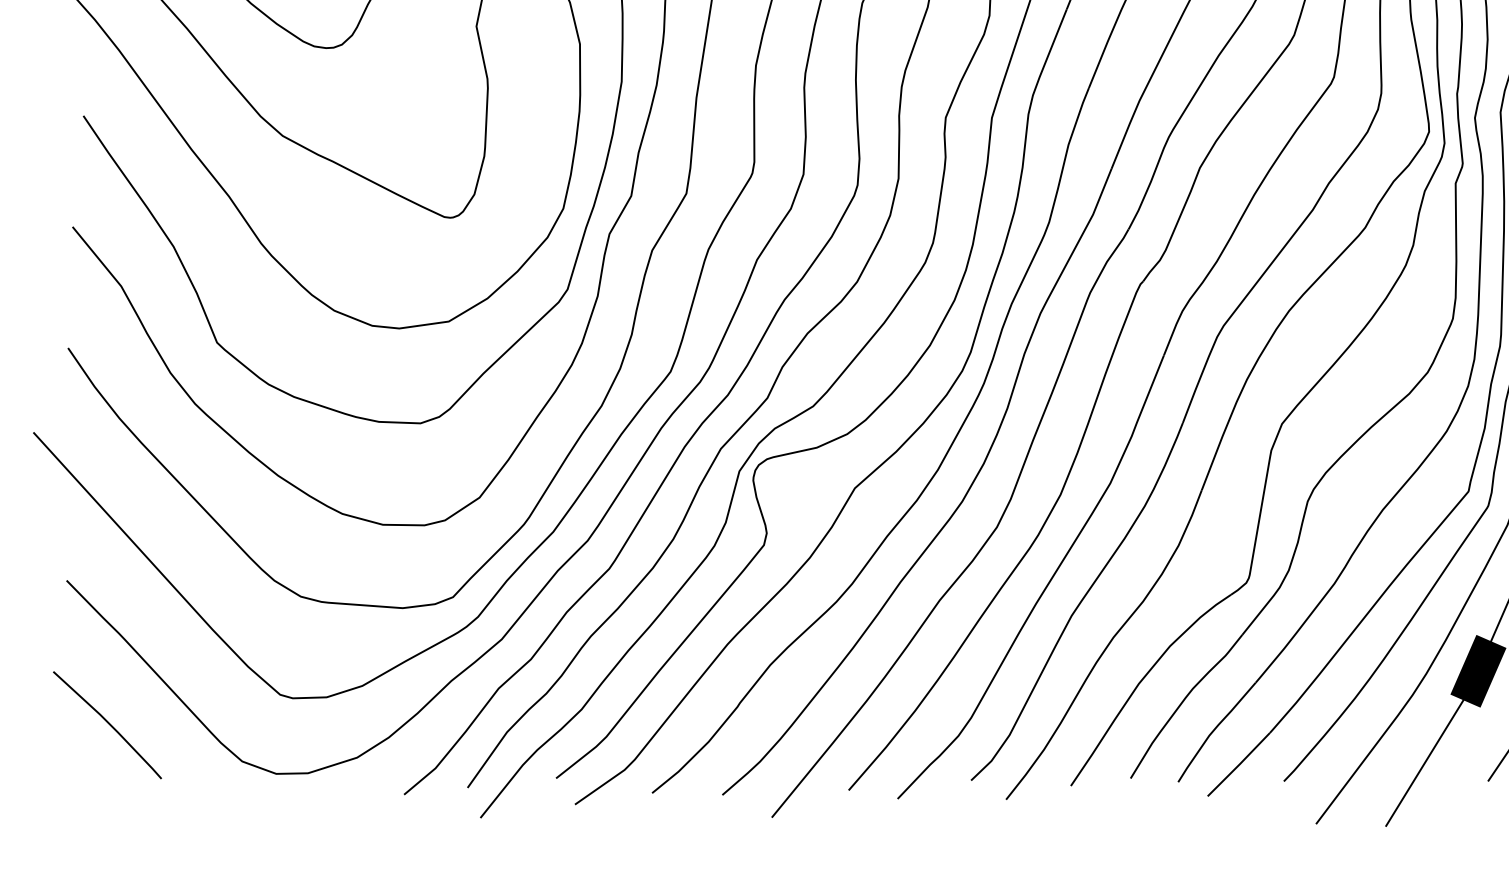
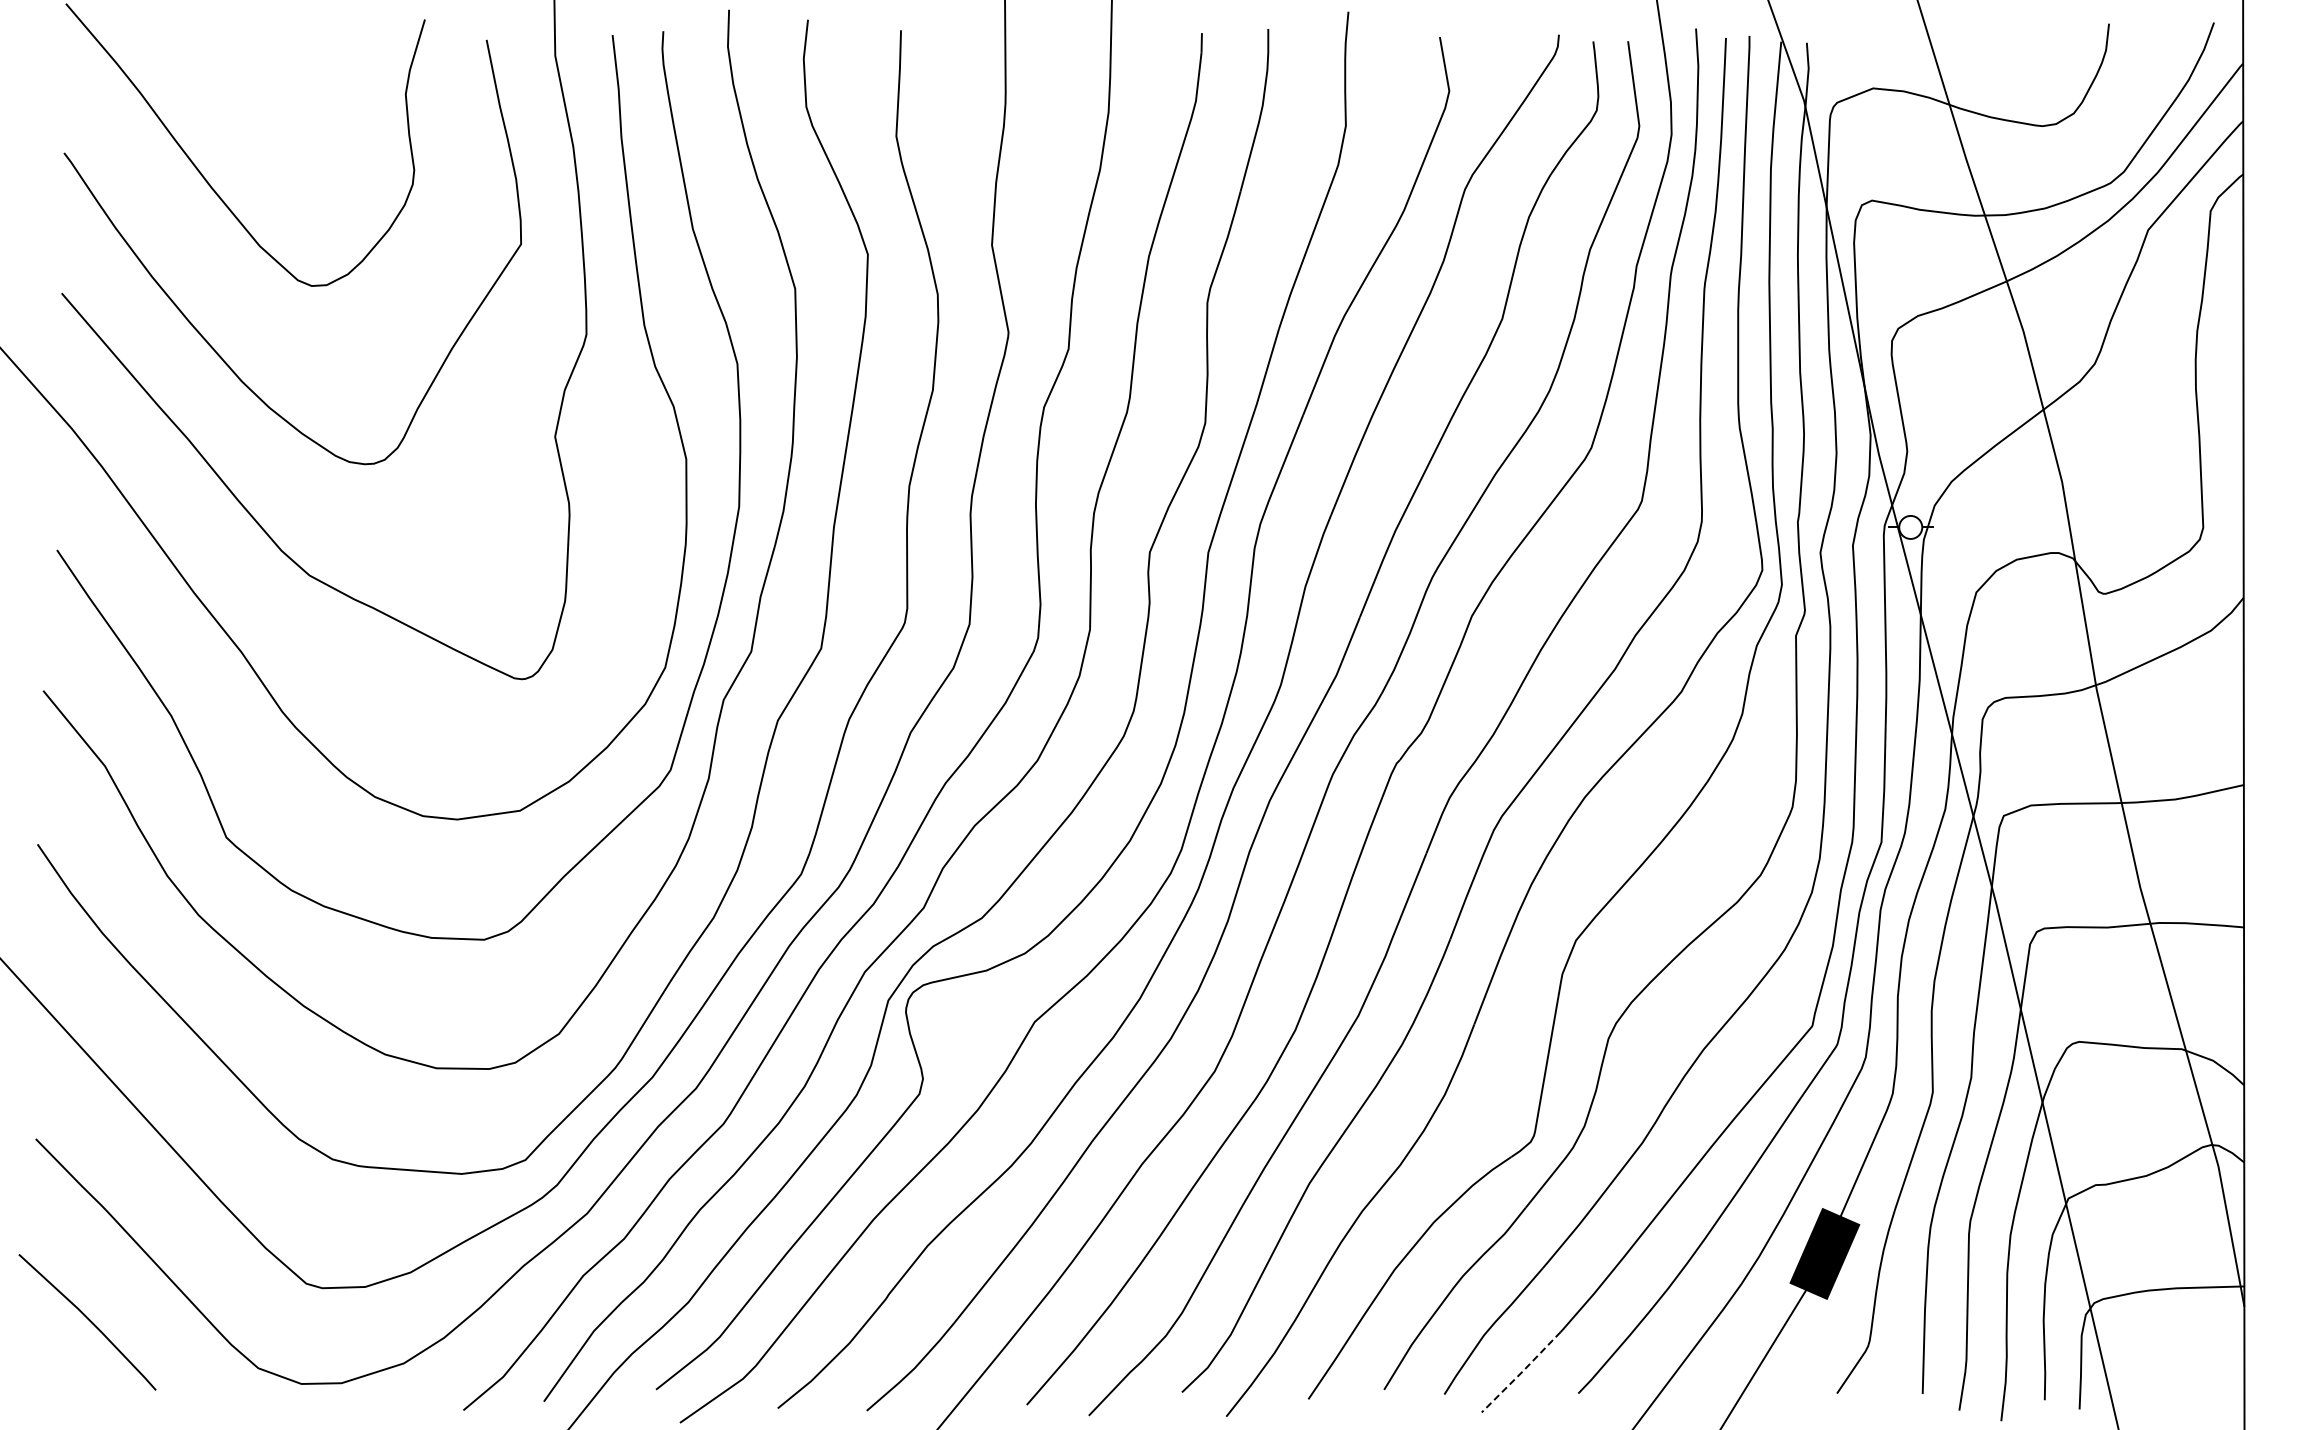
line: (1239, 764) -> (1521, 1372), solid -> dashed

